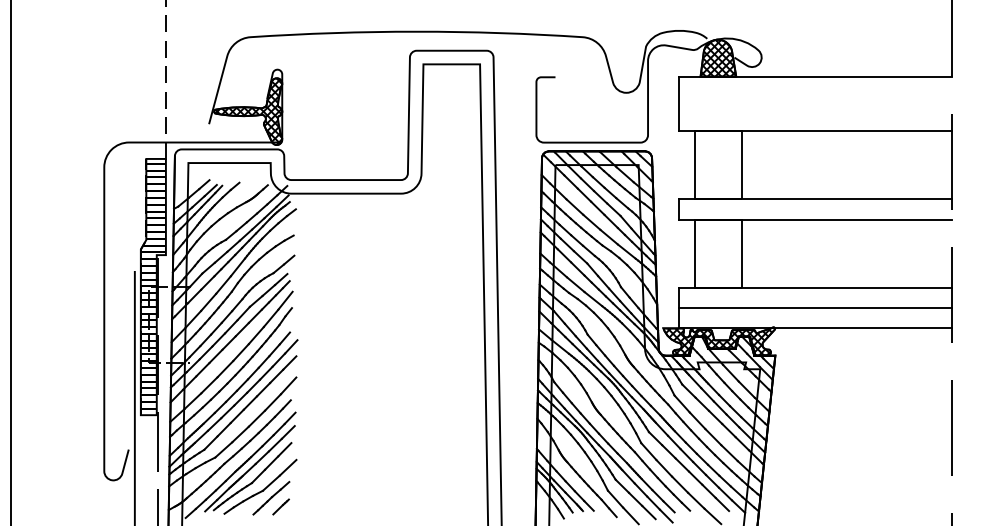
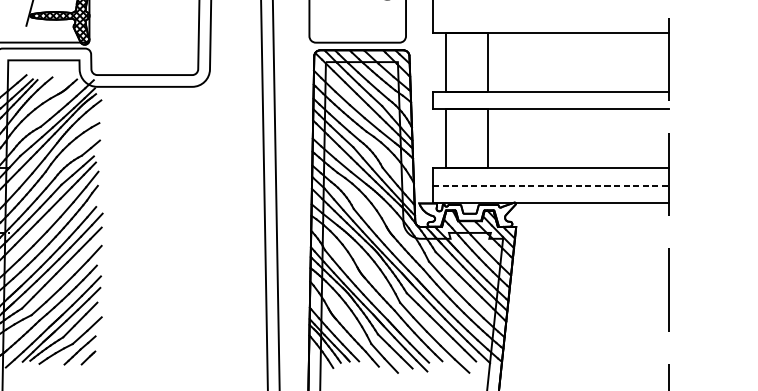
line: (815, 308) -> (550, 186), solid -> dashed
hatch: (718, 341) -> (466, 214), removed

